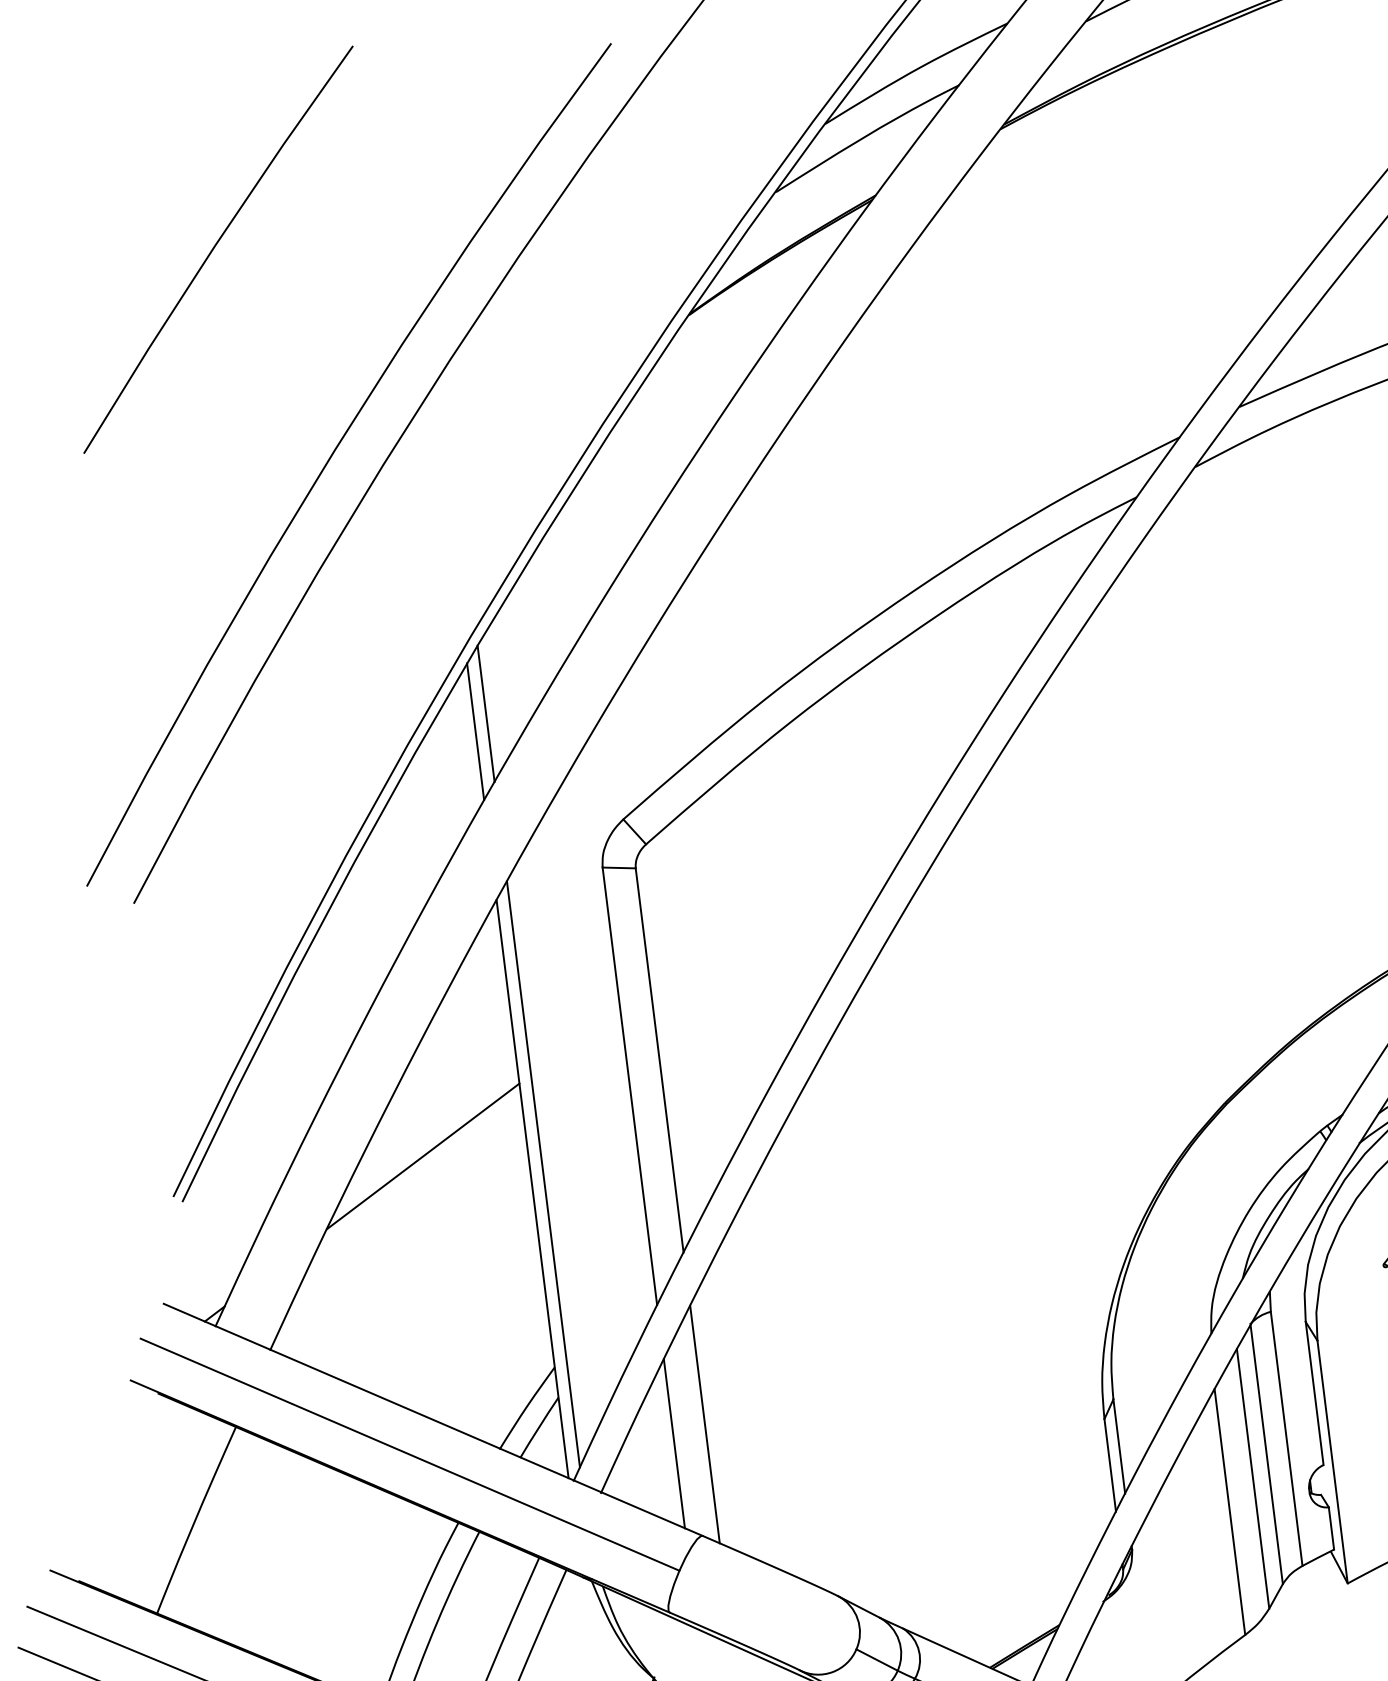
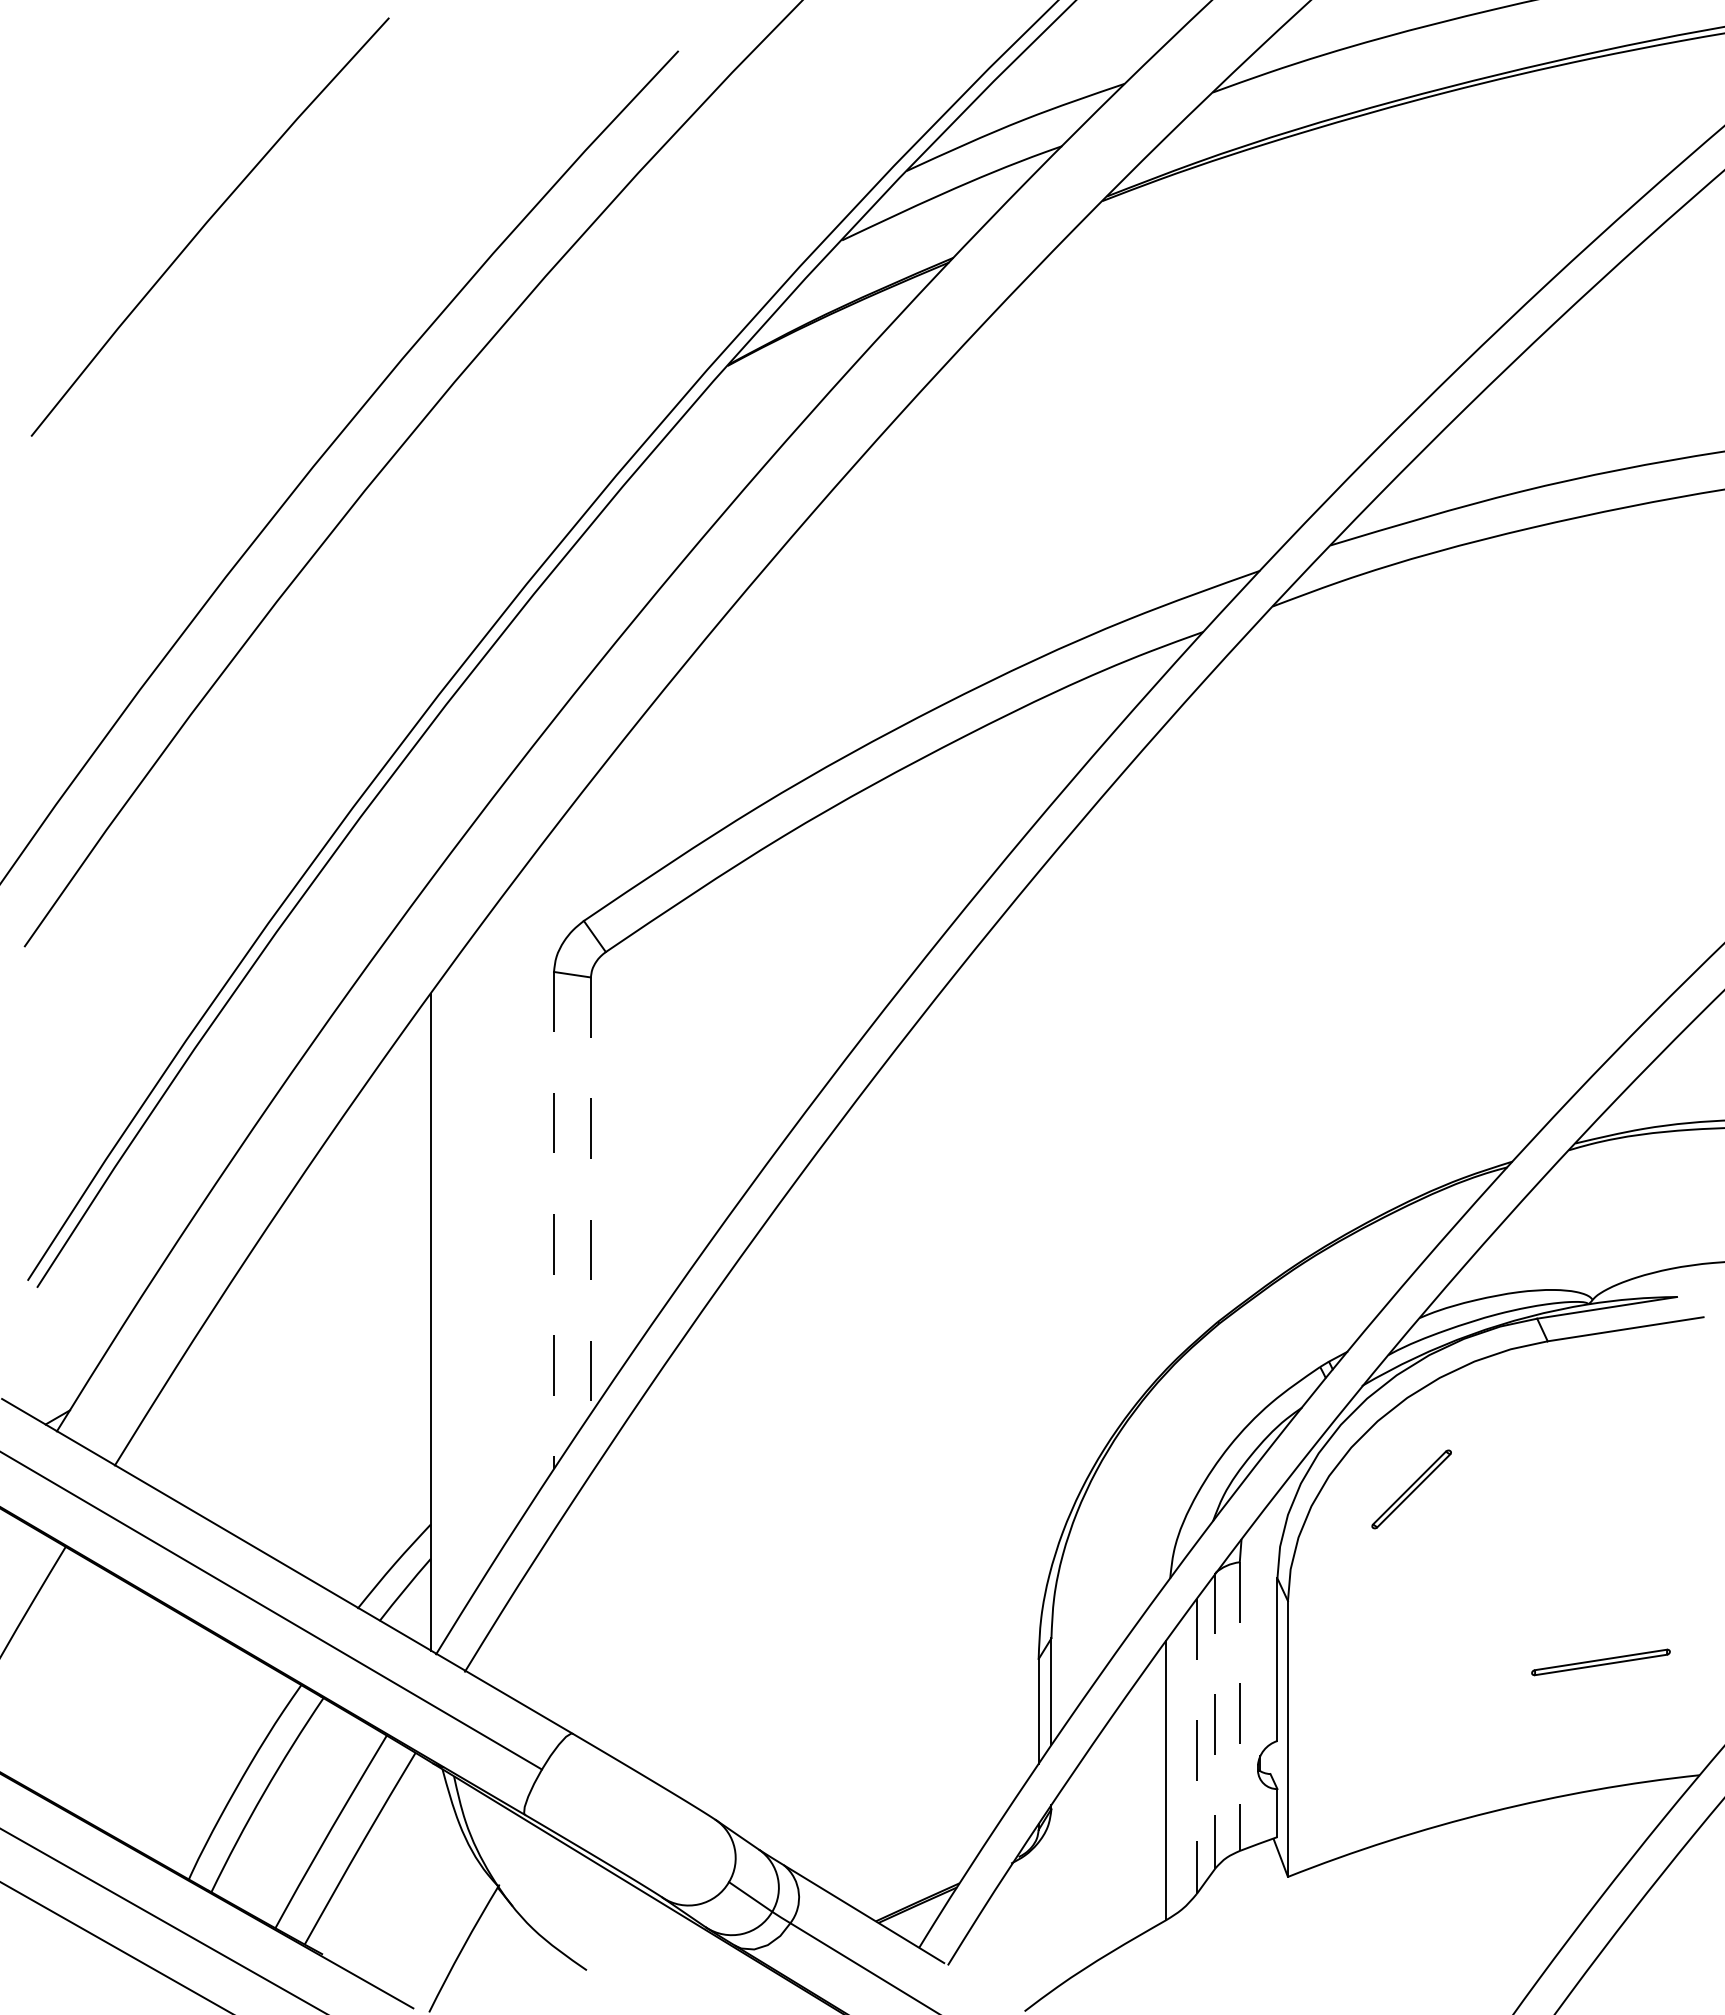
line: (486, 713) -> (445, 783), removed
line: (475, 731) -> (430, 801), removed
line: (659, 1061) -> (590, 1196), solid -> dashed
line: (630, 1086) -> (554, 1220), solid -> dashed
line: (422, 1156) -> (312, 1270), removed
line: (543, 1174) -> (445, 1307), removed
line: (704, 1424) -> (590, 1609), removed
line: (1286, 1439) -> (1239, 1707), solid -> dashed
line: (674, 1443) -> (554, 1626), removed
line: (1266, 1453) -> (1215, 1720), solid -> dashed
line: (1253, 1479) -> (1196, 1747), solid -> dashed

